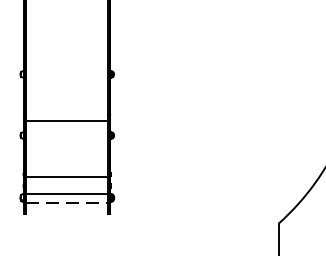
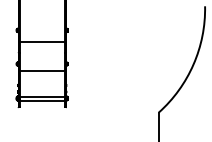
line: (65, 121) -> (41, 42), moved
line: (65, 176) -> (41, 70), moved
line: (67, 203) -> (42, 101), dashed -> solid

